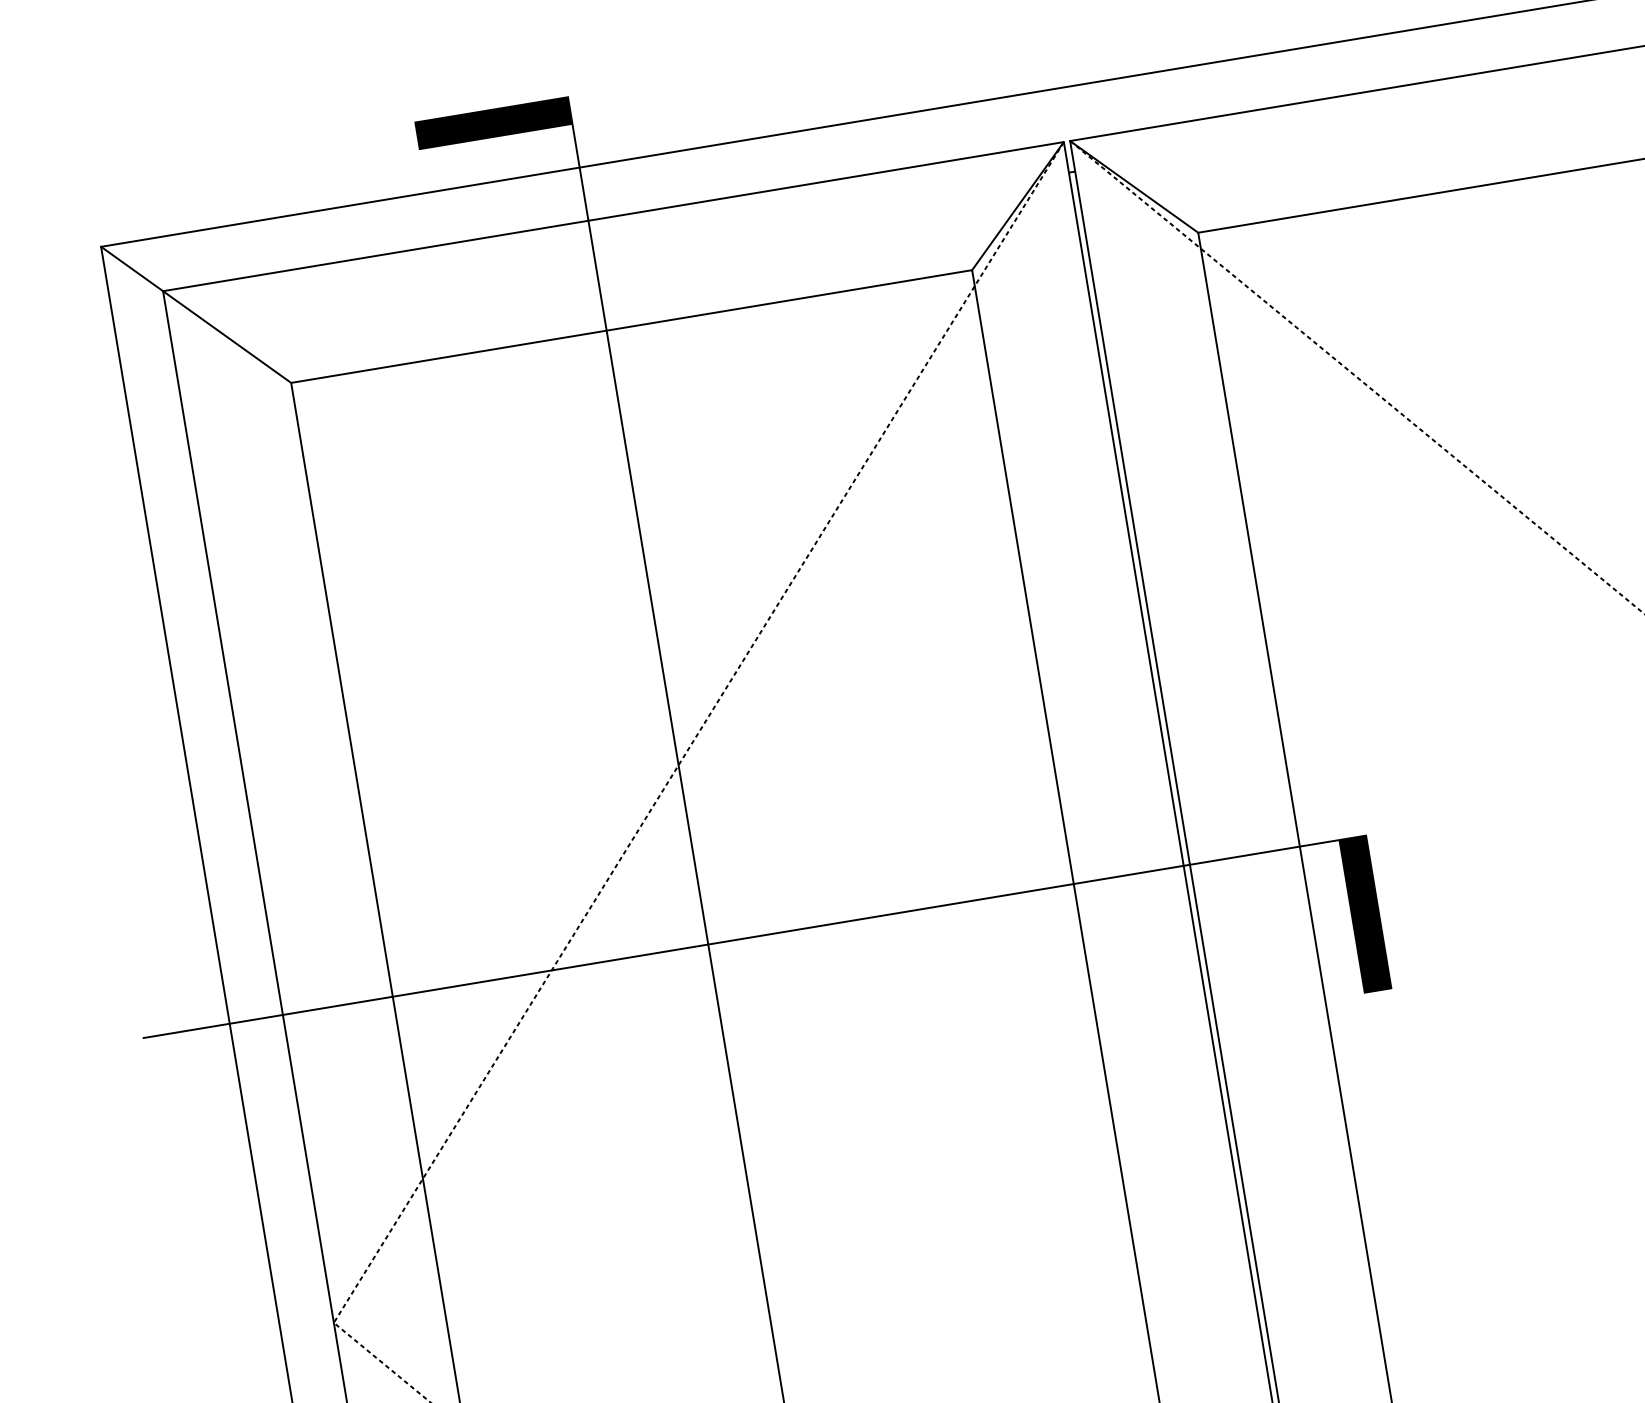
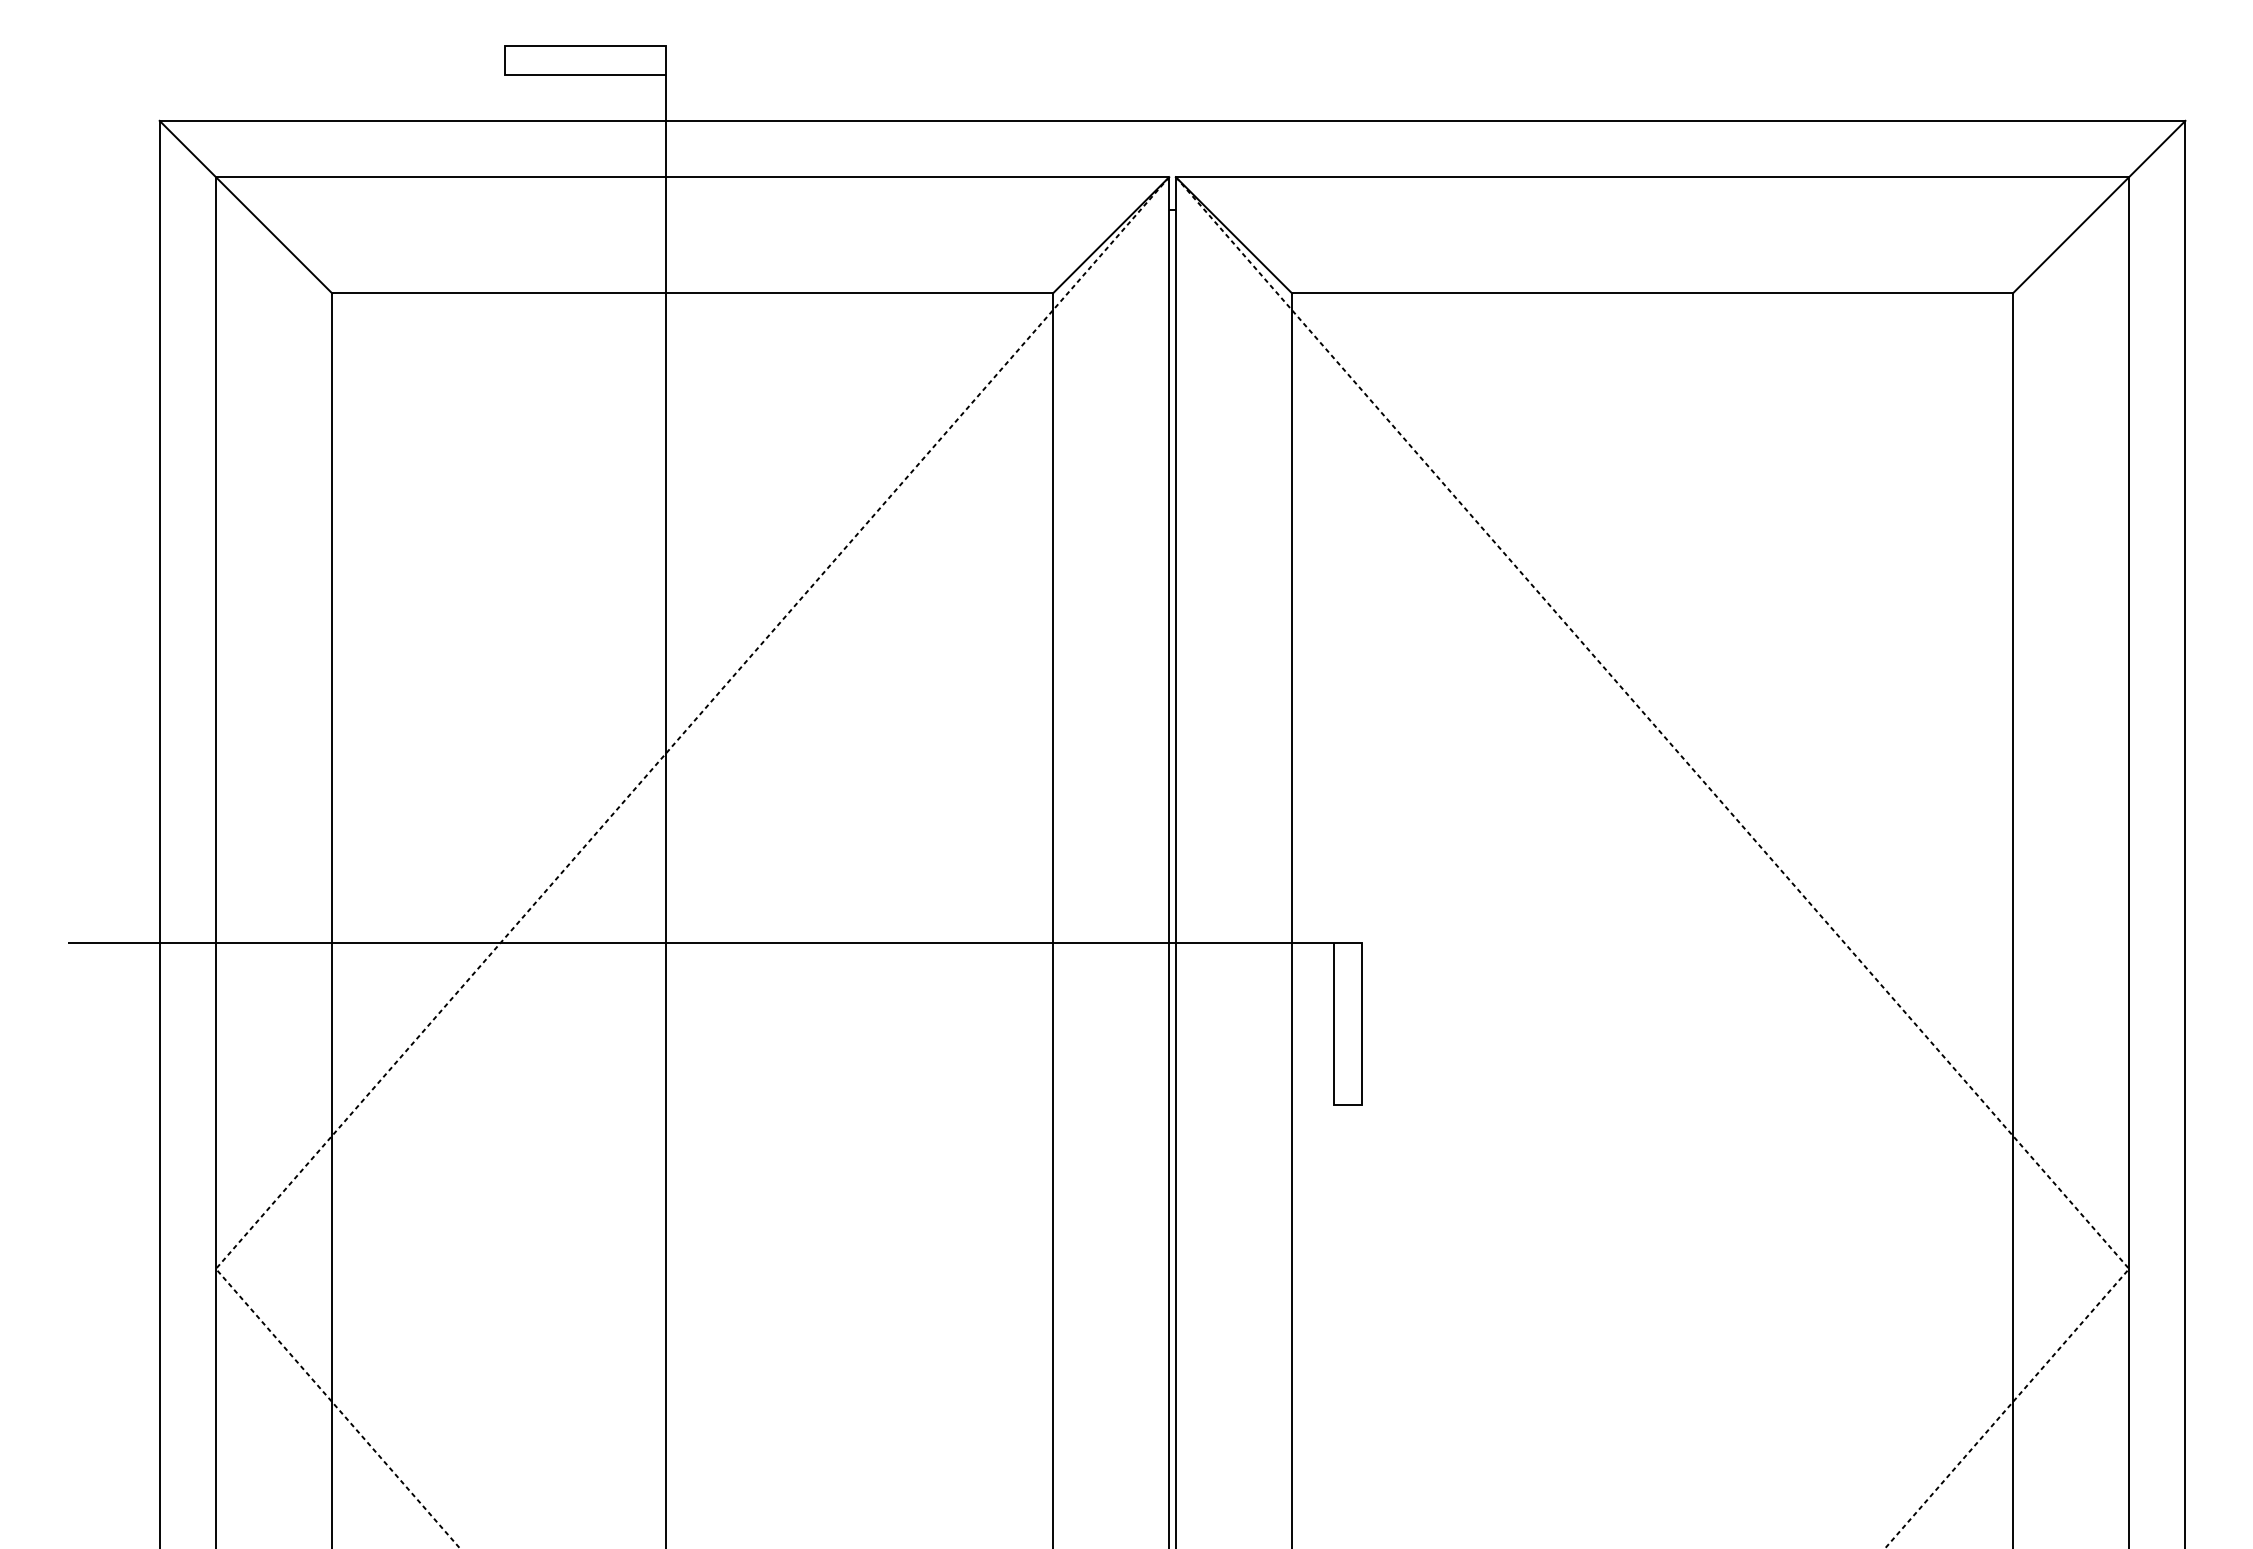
fill: (494, 123) -> (585, 60), removed
fill: (1365, 913) -> (1348, 1023), removed

